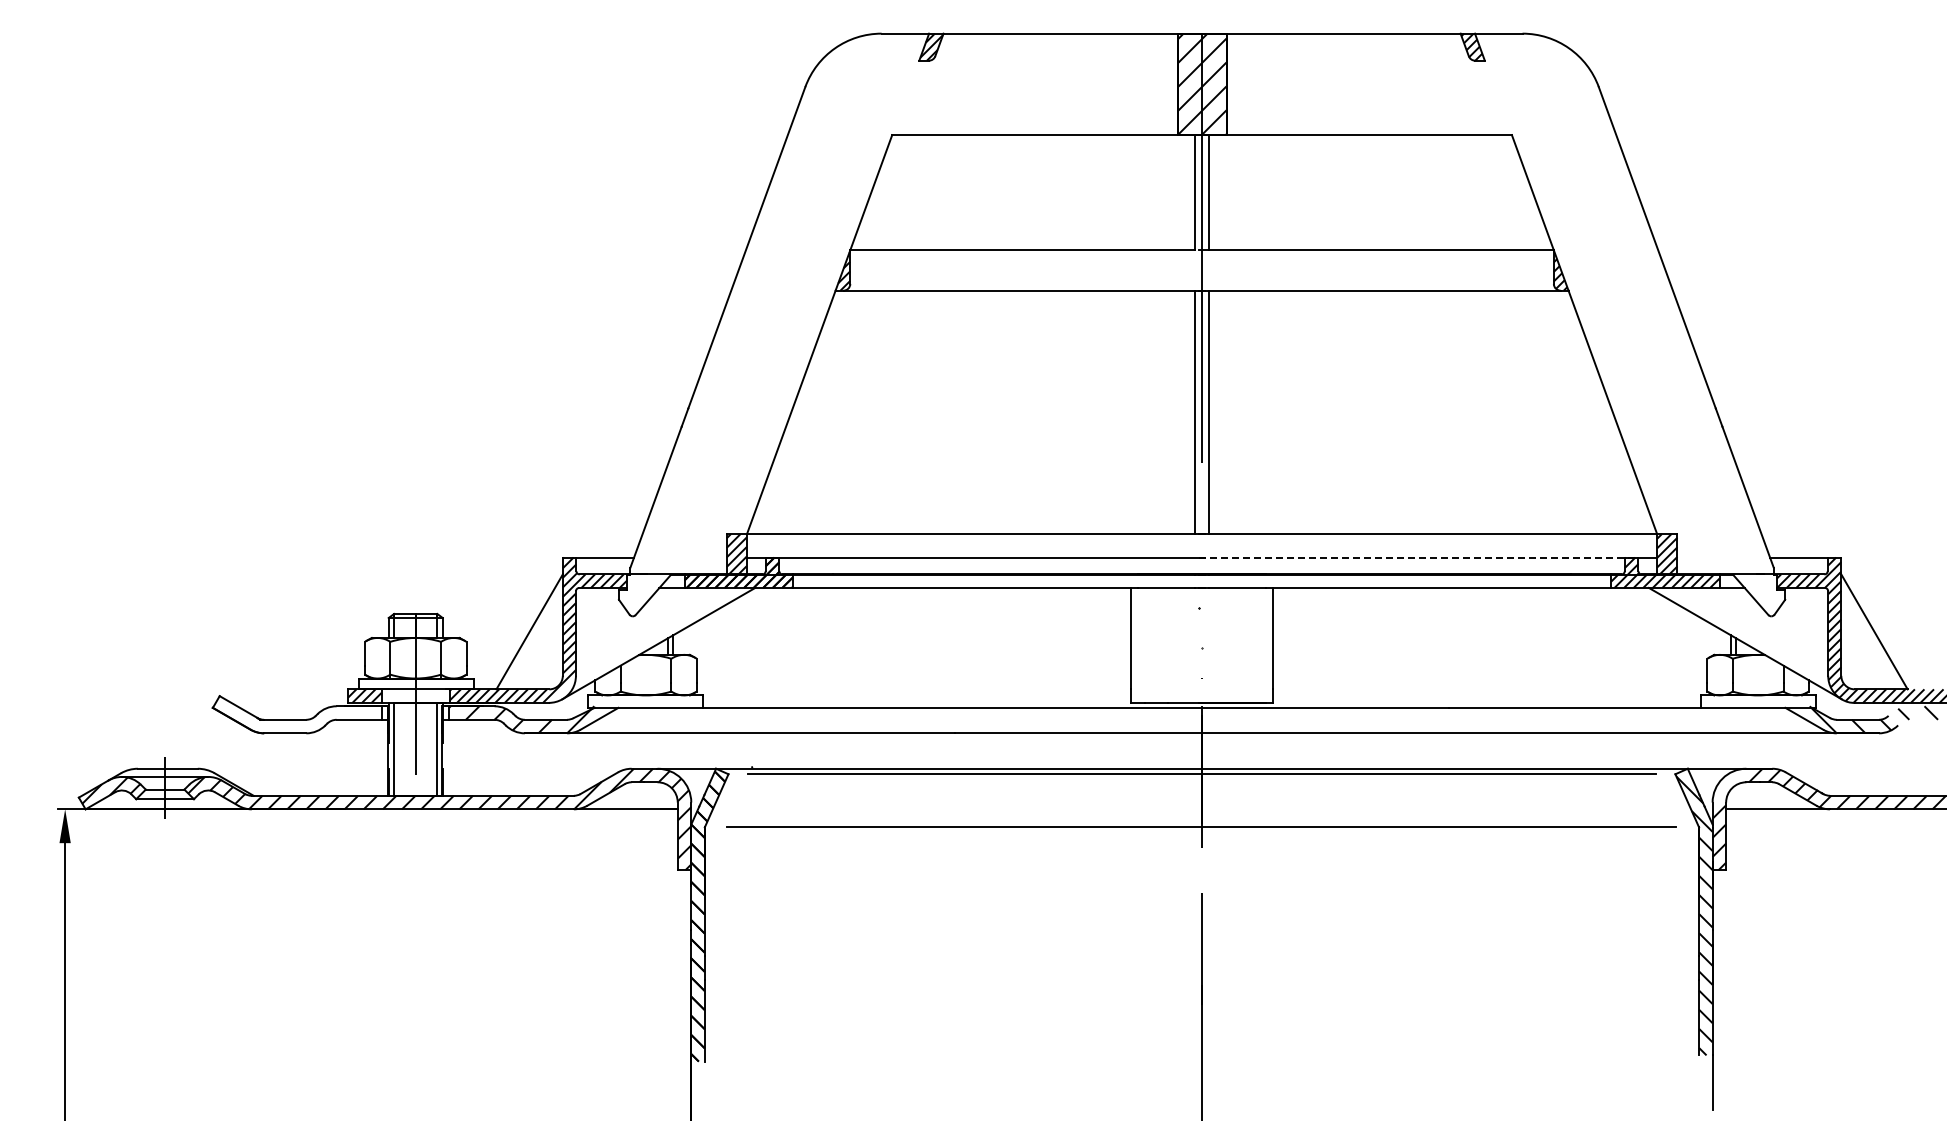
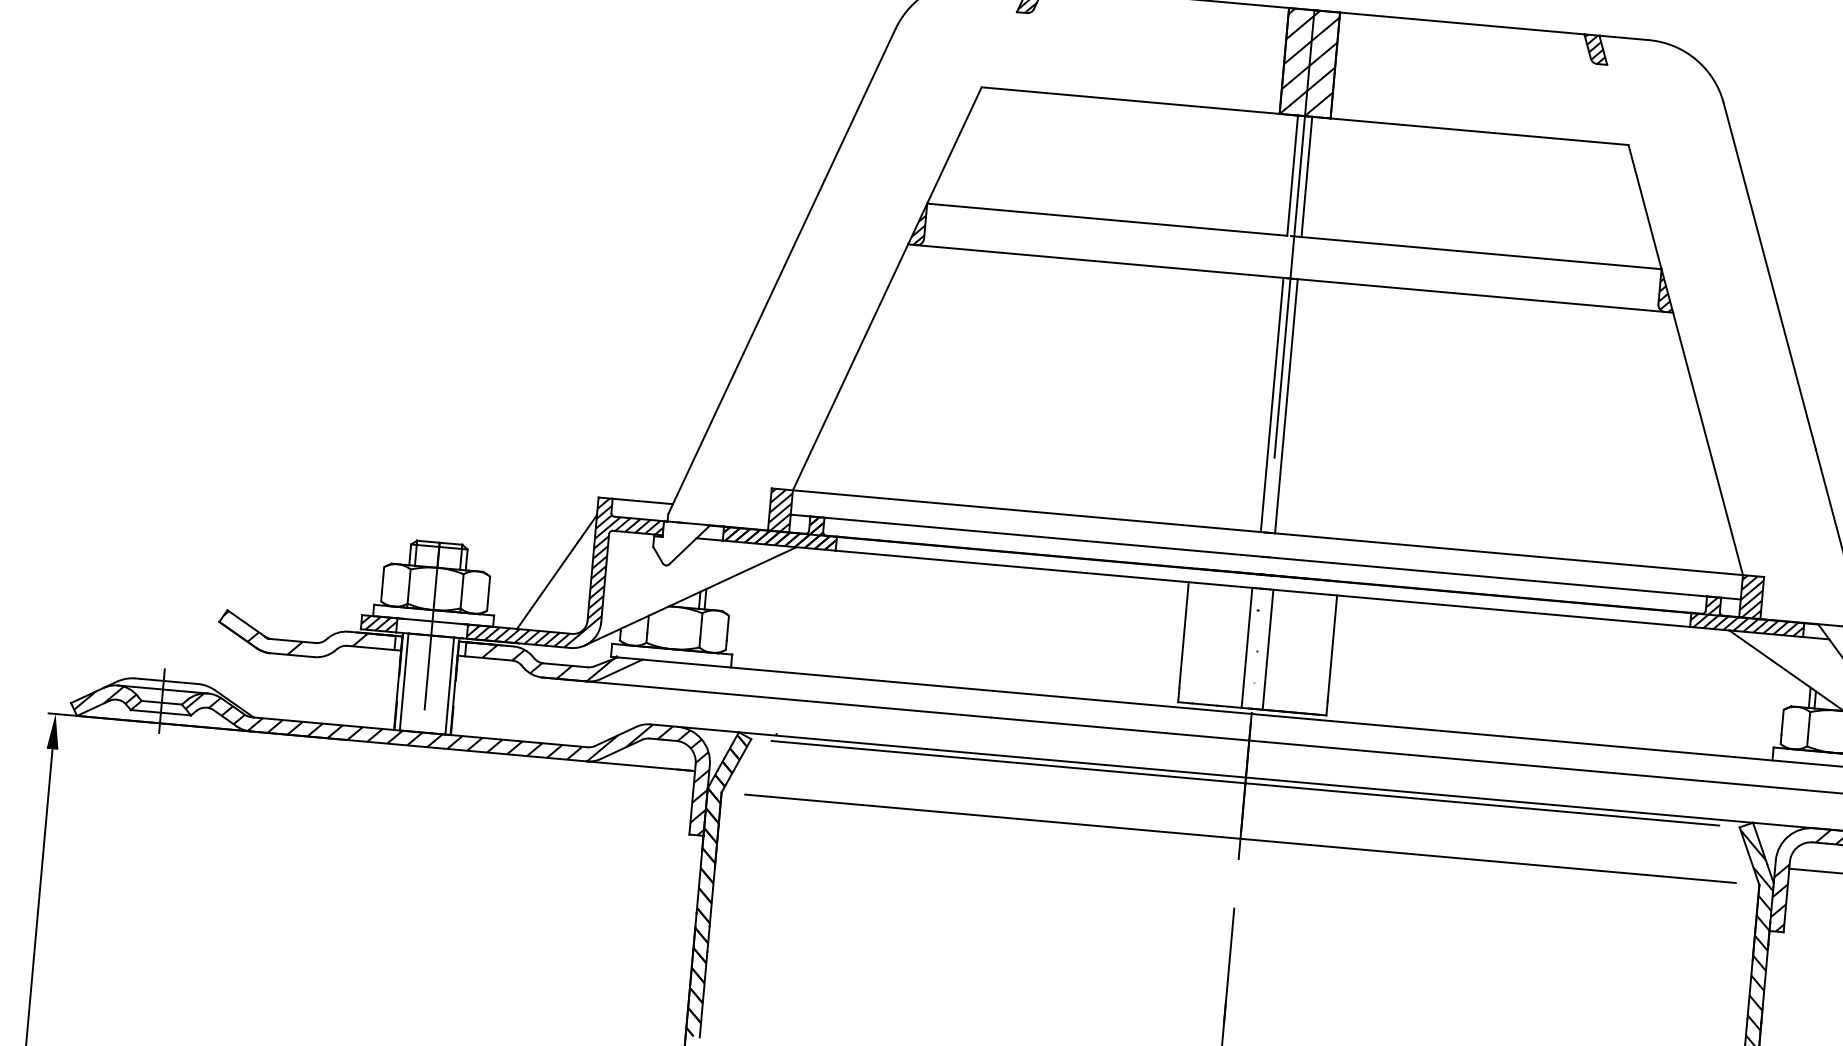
line: (1418, 557) -> (1491, 577), dashed -> solid
line: (1191, 644) -> (1246, 646), added
line: (1212, 644) -> (1268, 648), added
hatch: (285, 714) -> (294, 635), added

